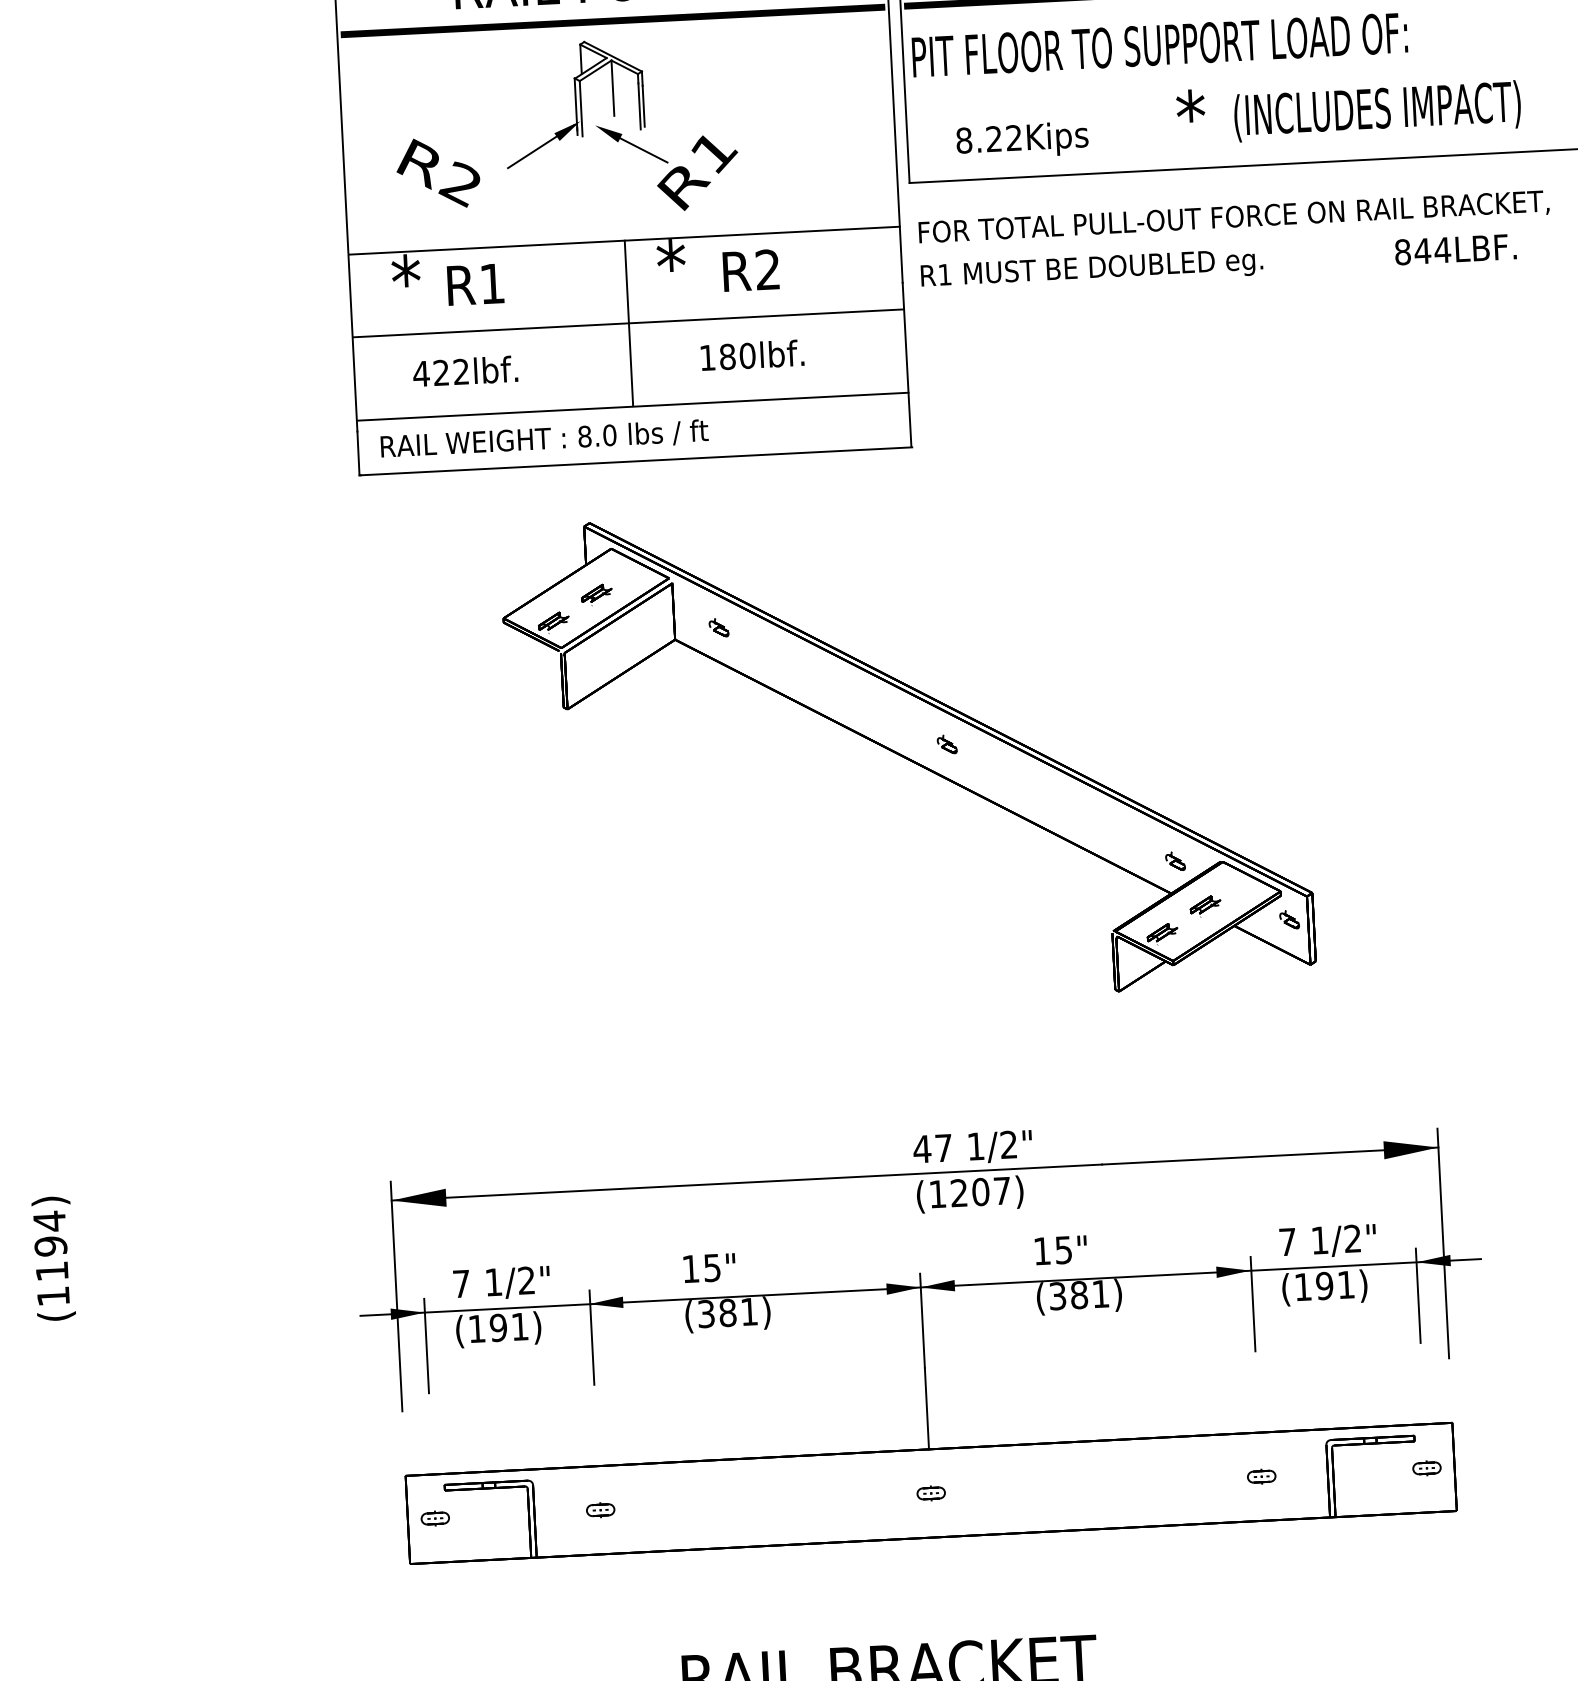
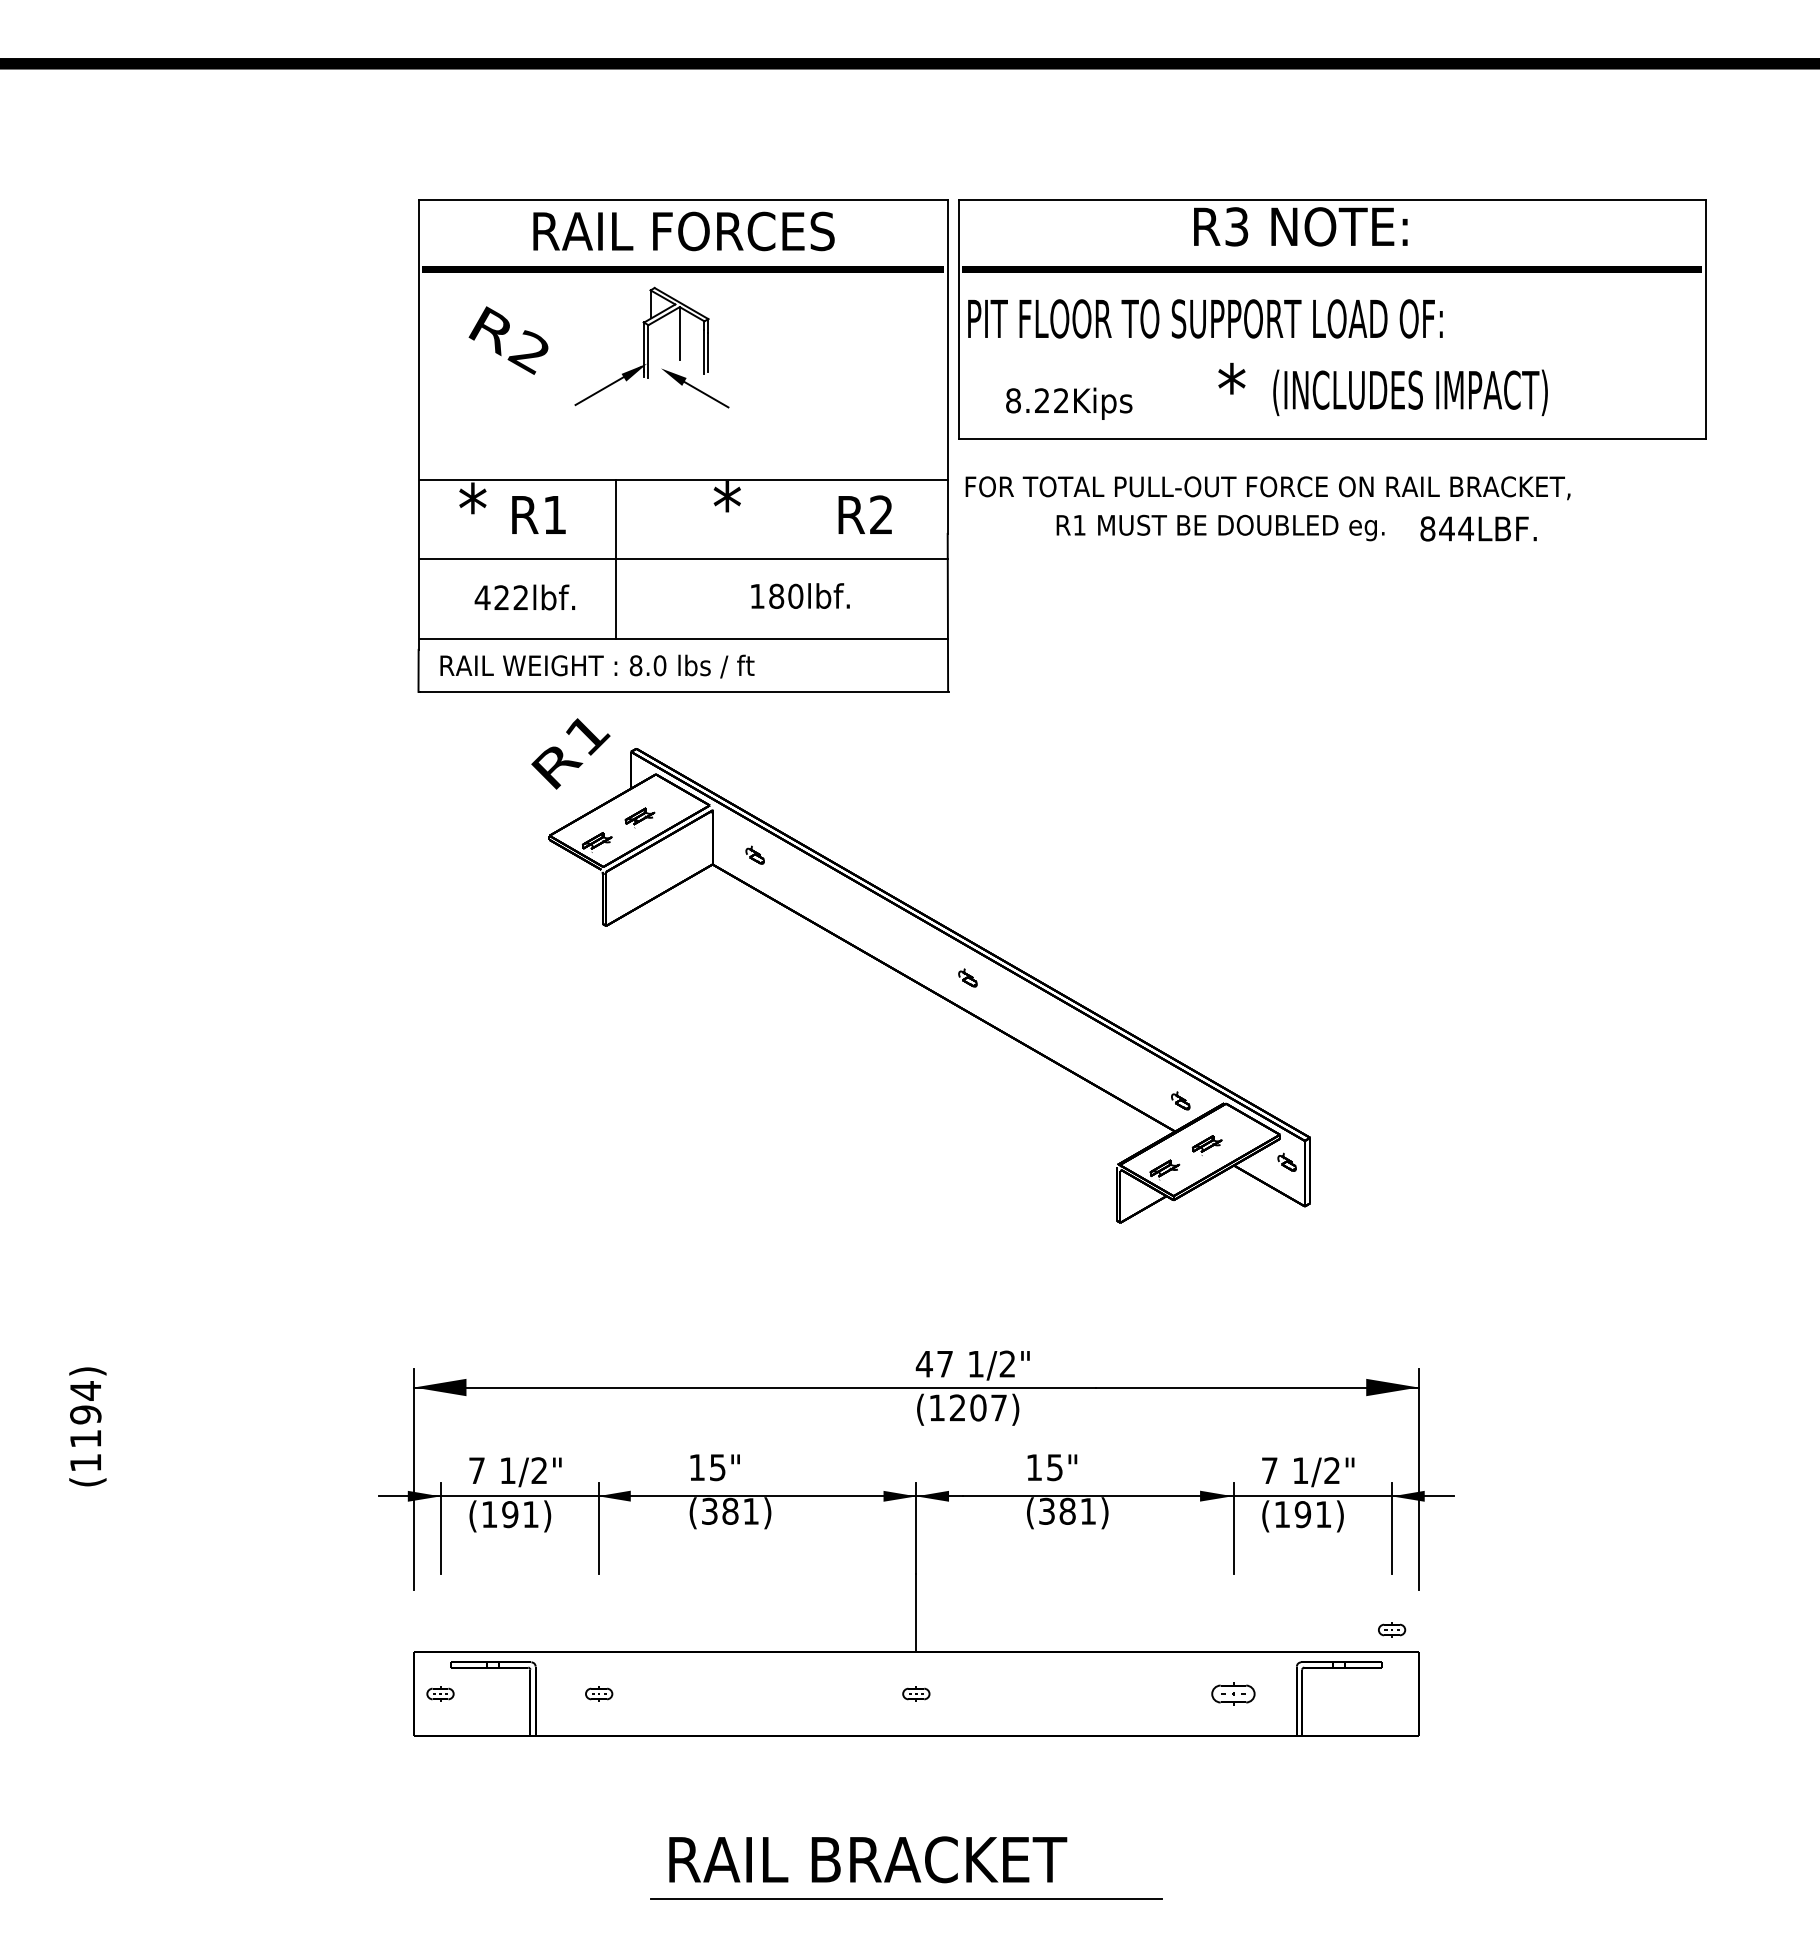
text: (697, 172) -> (570, 753), moved
text: (438, 173) -> (508, 340), moved
text: (1091, 269) -> (1220, 527), moved
text: (750, 270) -> (864, 514), moved
line: (628, 323) -> (615, 559), moved
part: (1427, 1467) -> (1392, 1629), moved
part: (1261, 1476) -> (1233, 1693), size x1.6

